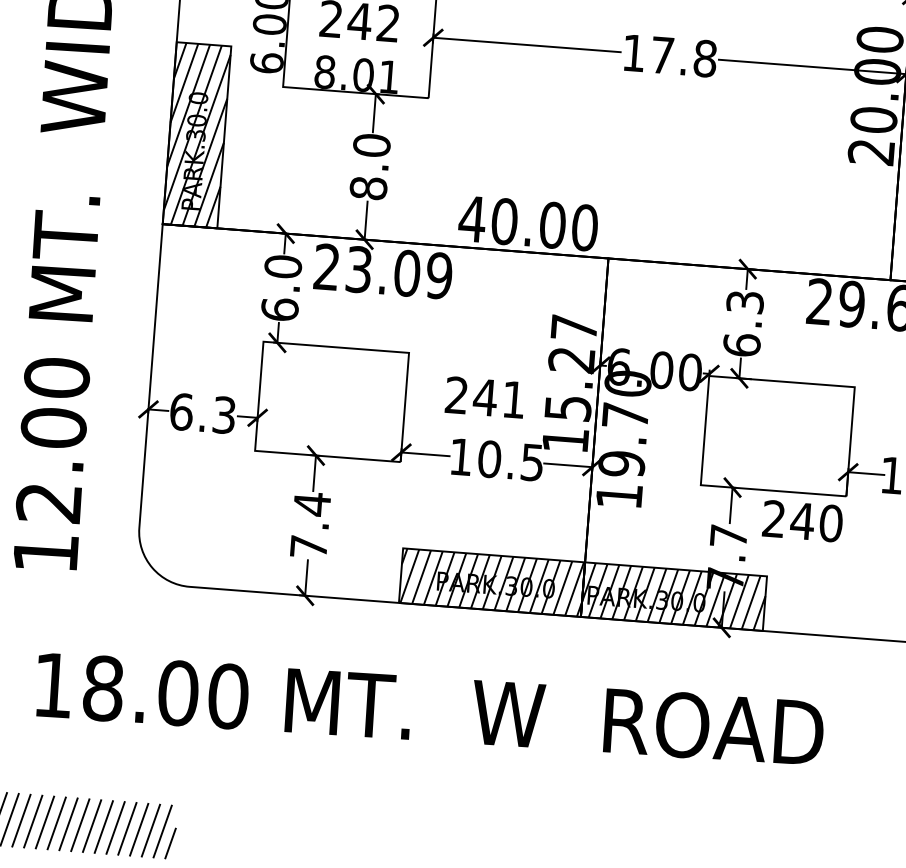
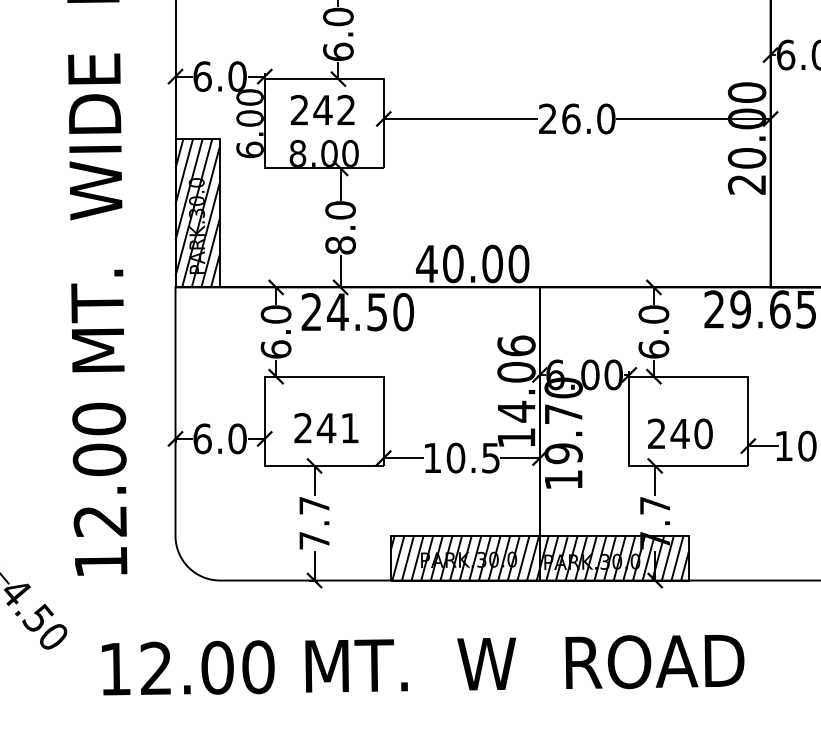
text: (670, 55) -> (577, 118), 17.8 -> 26.0
text: (389, 76) -> (350, 153), 8.01 -> 8.00
text: (398, 271) -> (370, 311), 23.09 -> 24.50
text: (744, 302) -> (653, 314), 6.3 -> 6.0
text: (571, 367) -> (516, 378), 15.27 -> 14.06
text: (485, 396) -> (326, 427), moved
text: (224, 414) -> (237, 438), 6.3 -> 6.0
text: (312, 503) -> (314, 505), 7.4 -> 7.7
text: (802, 520) -> (680, 433), moved
text: (103, 688) -> (156, 668), 18.00 -> 12.00

